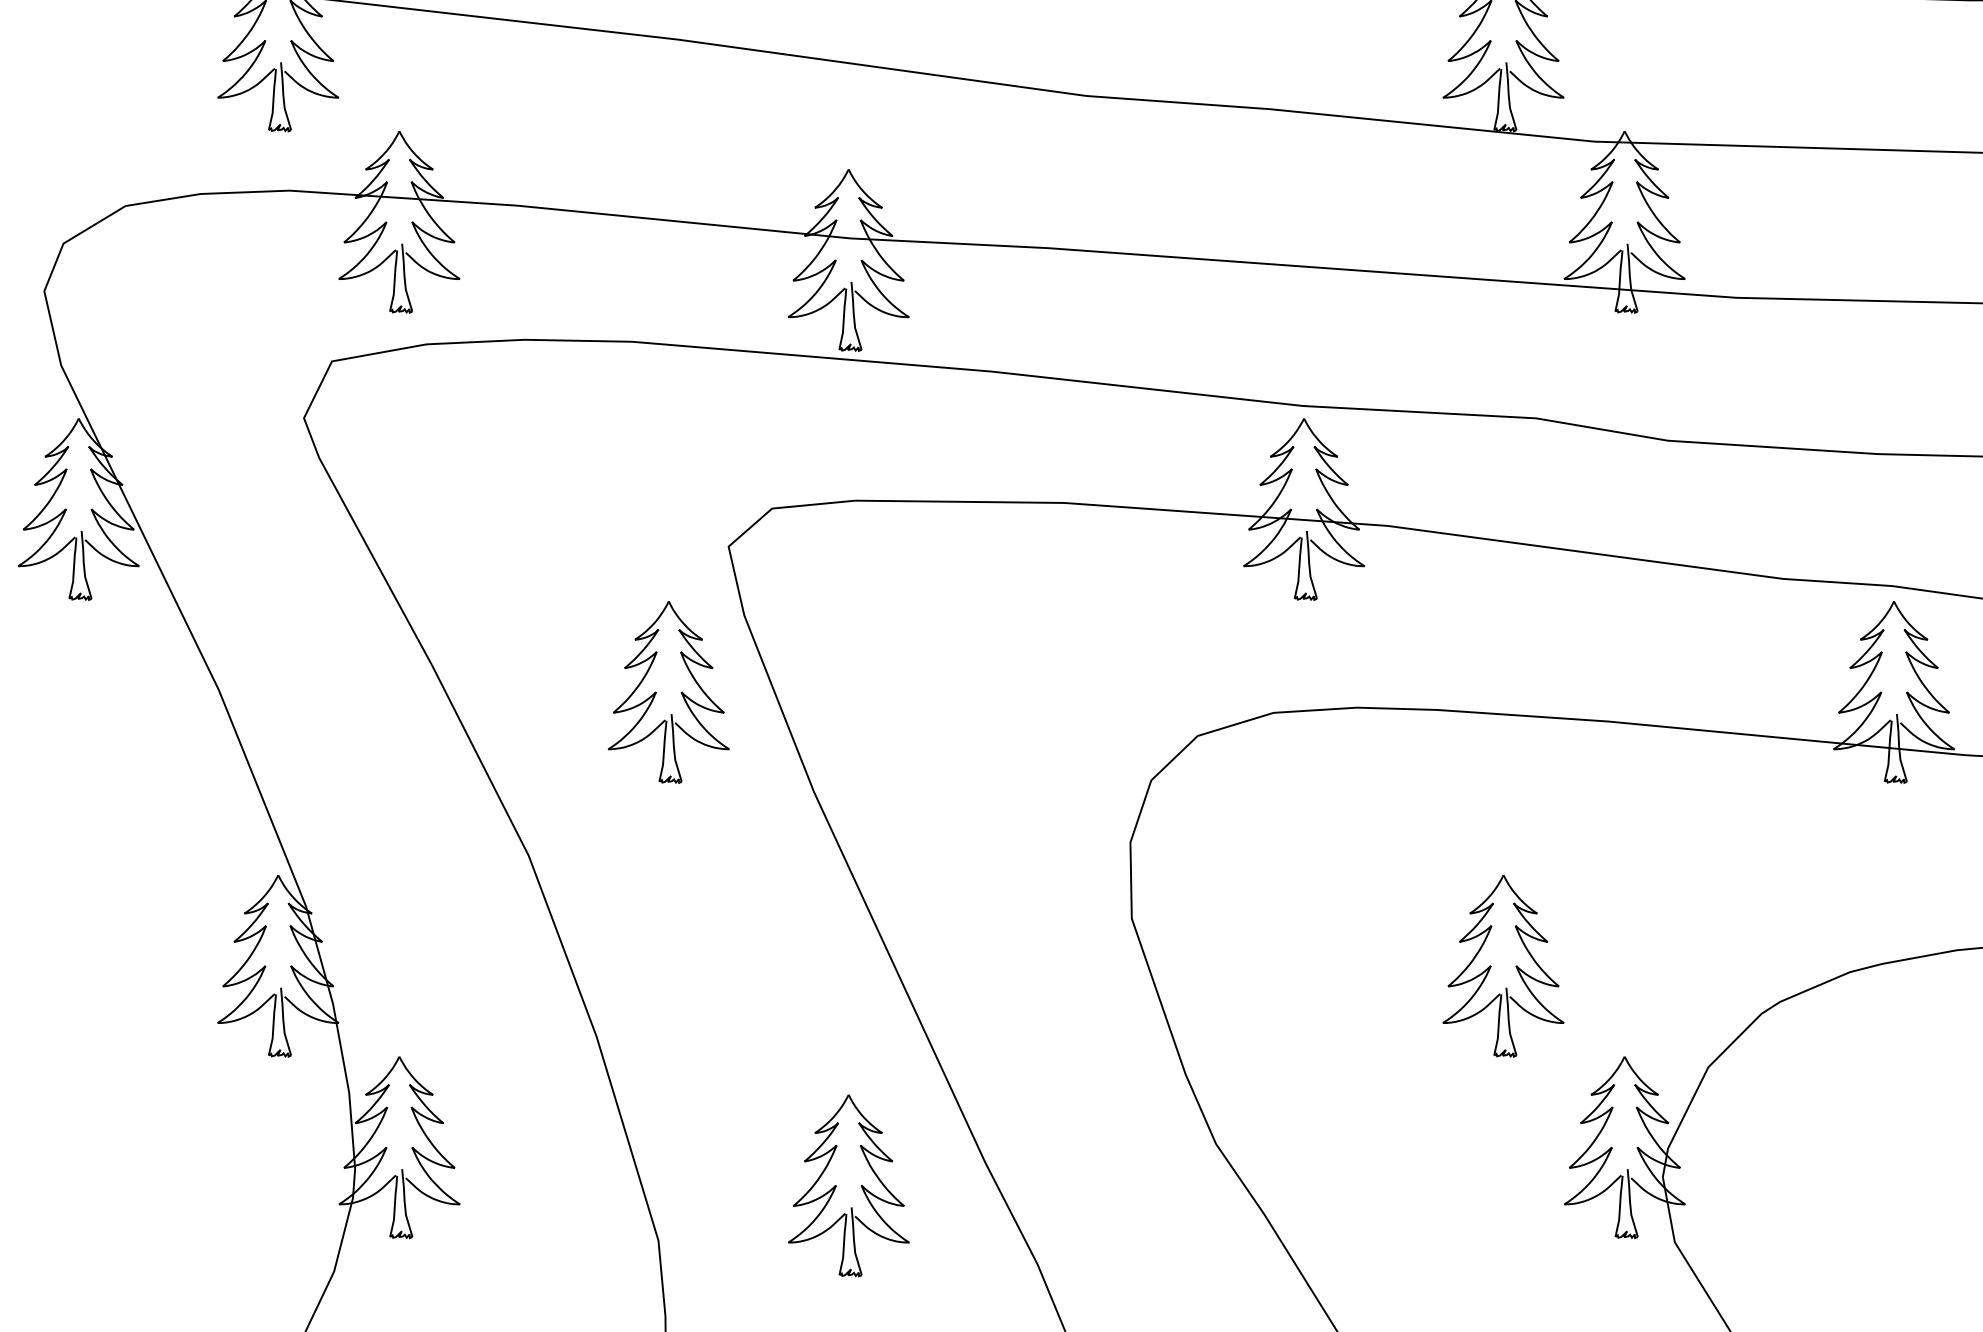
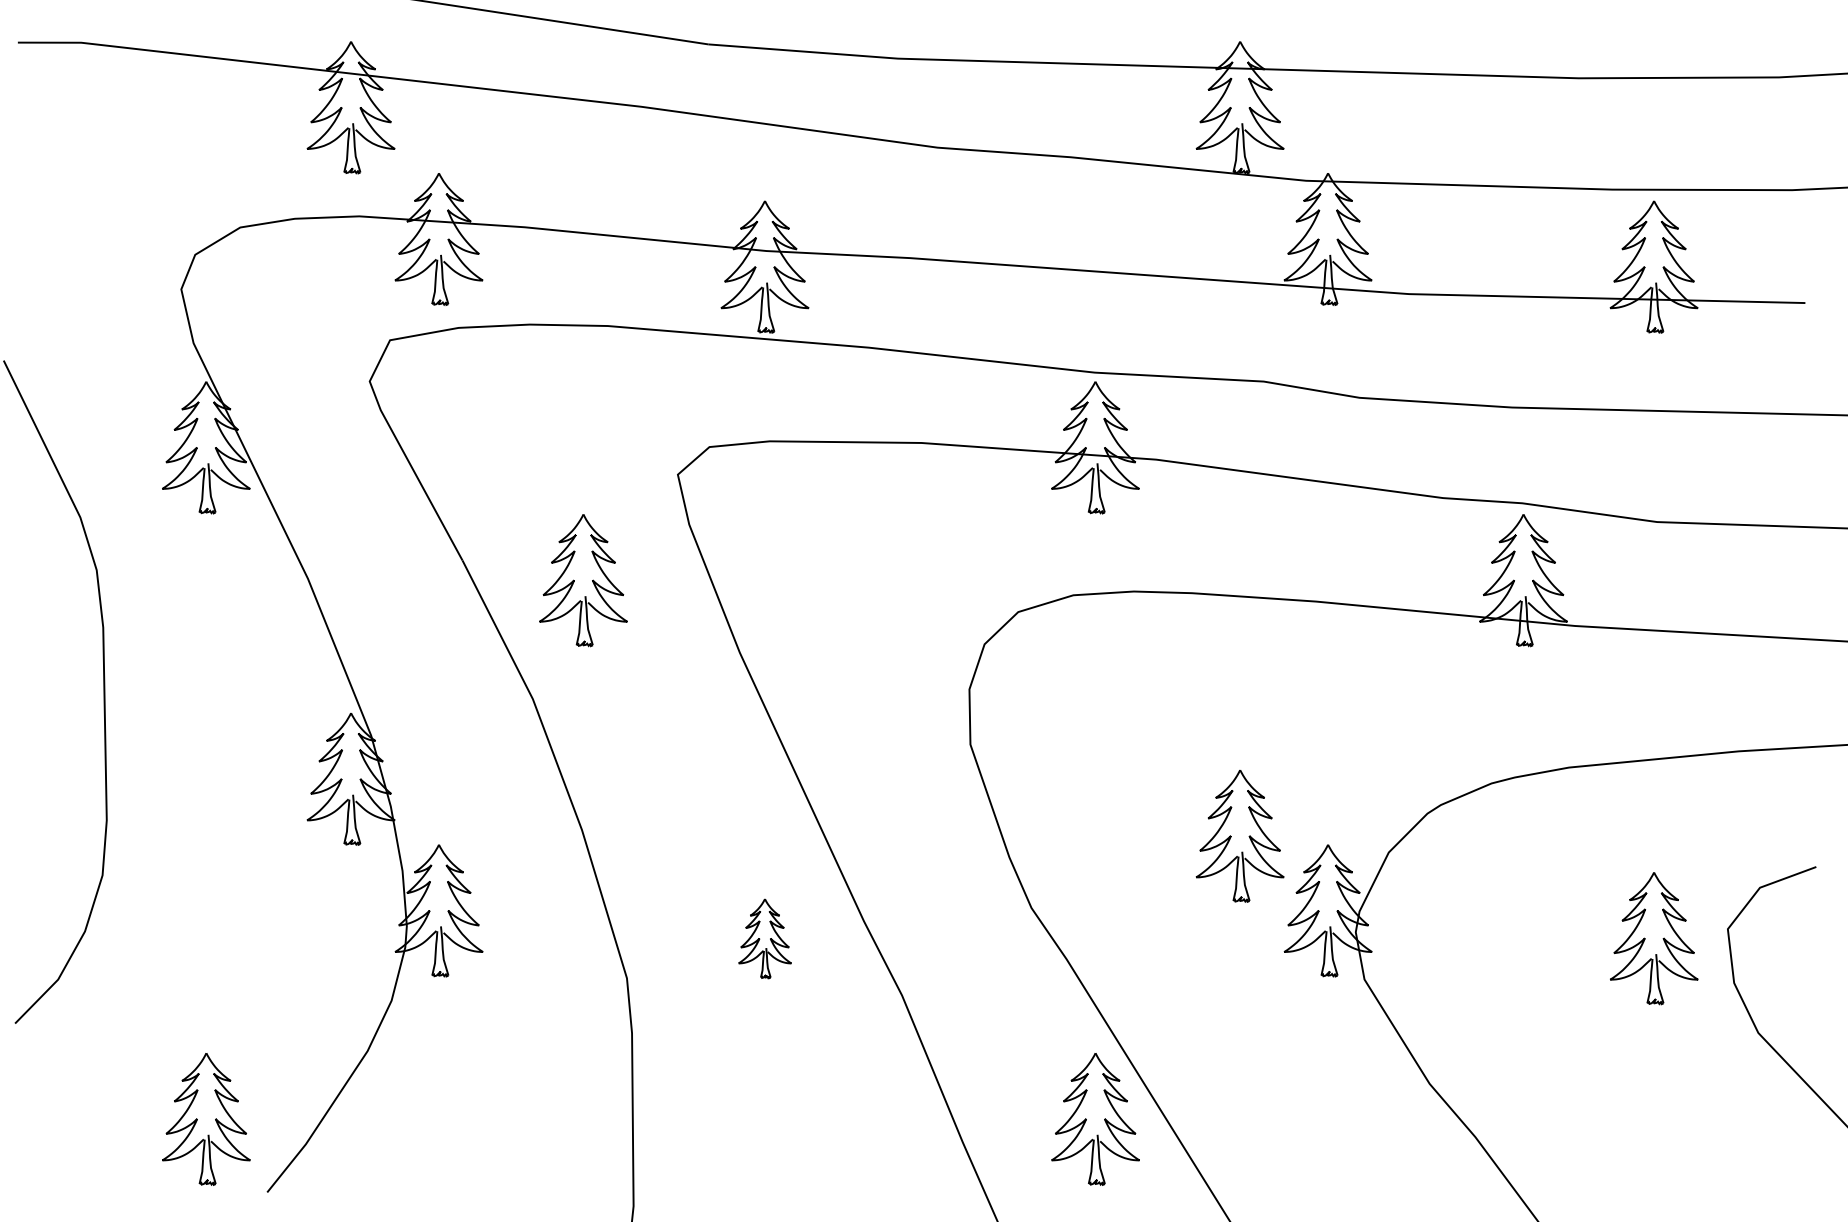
part: (668, 692) -> (583, 580), moved
part: (1502, 966) -> (1239, 836), moved
part: (847, 1185) -> (764, 938), size x0.6

